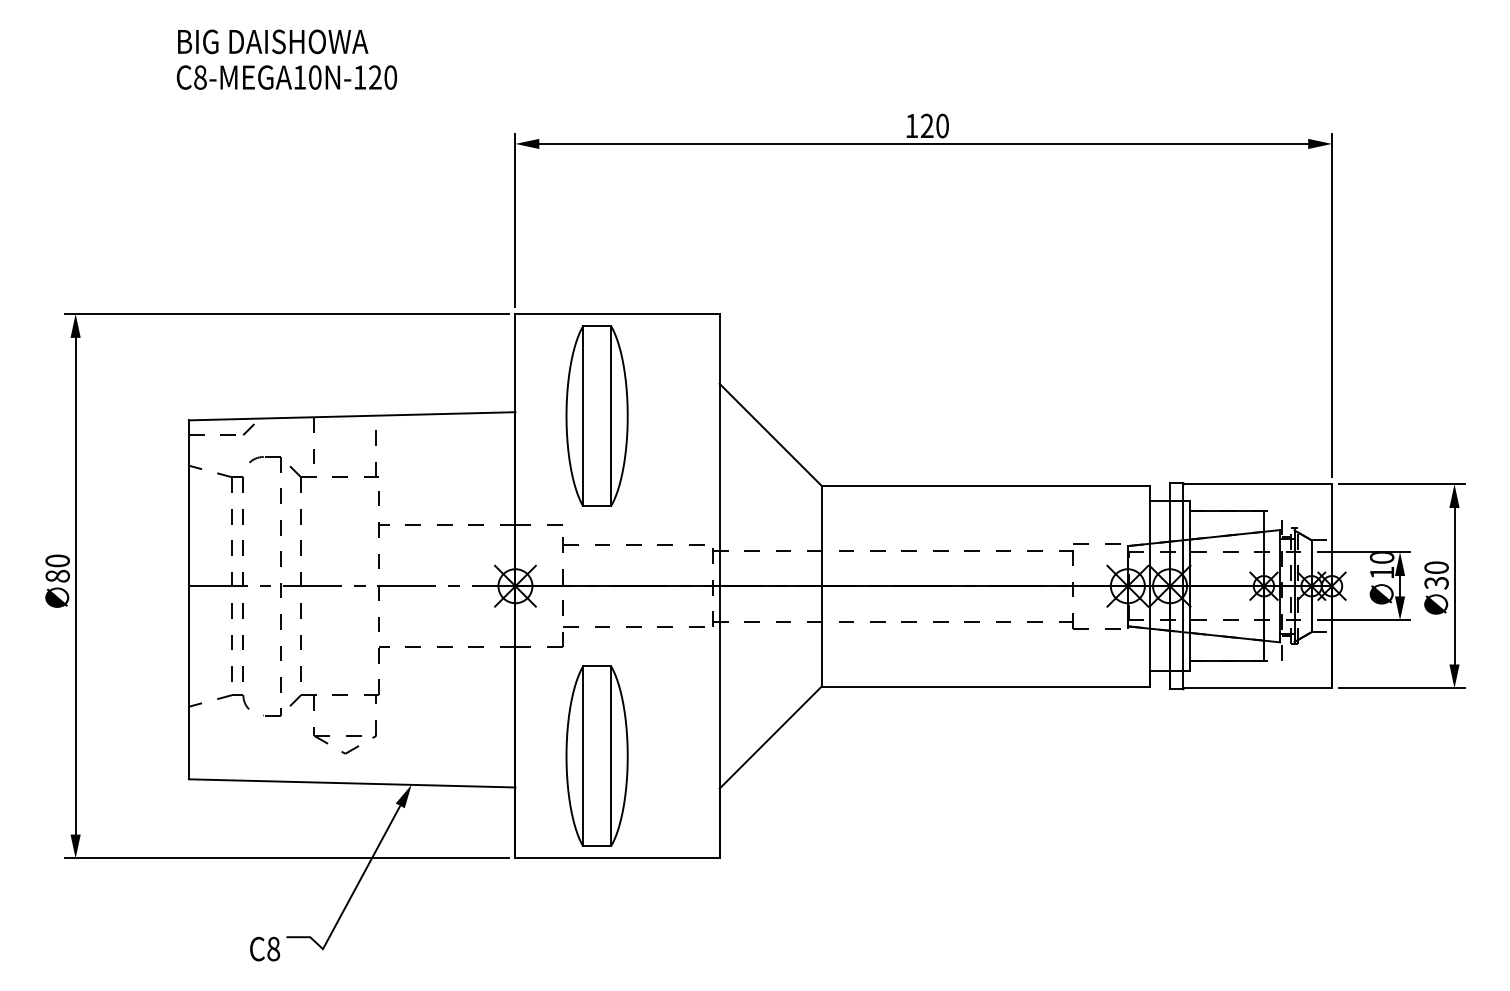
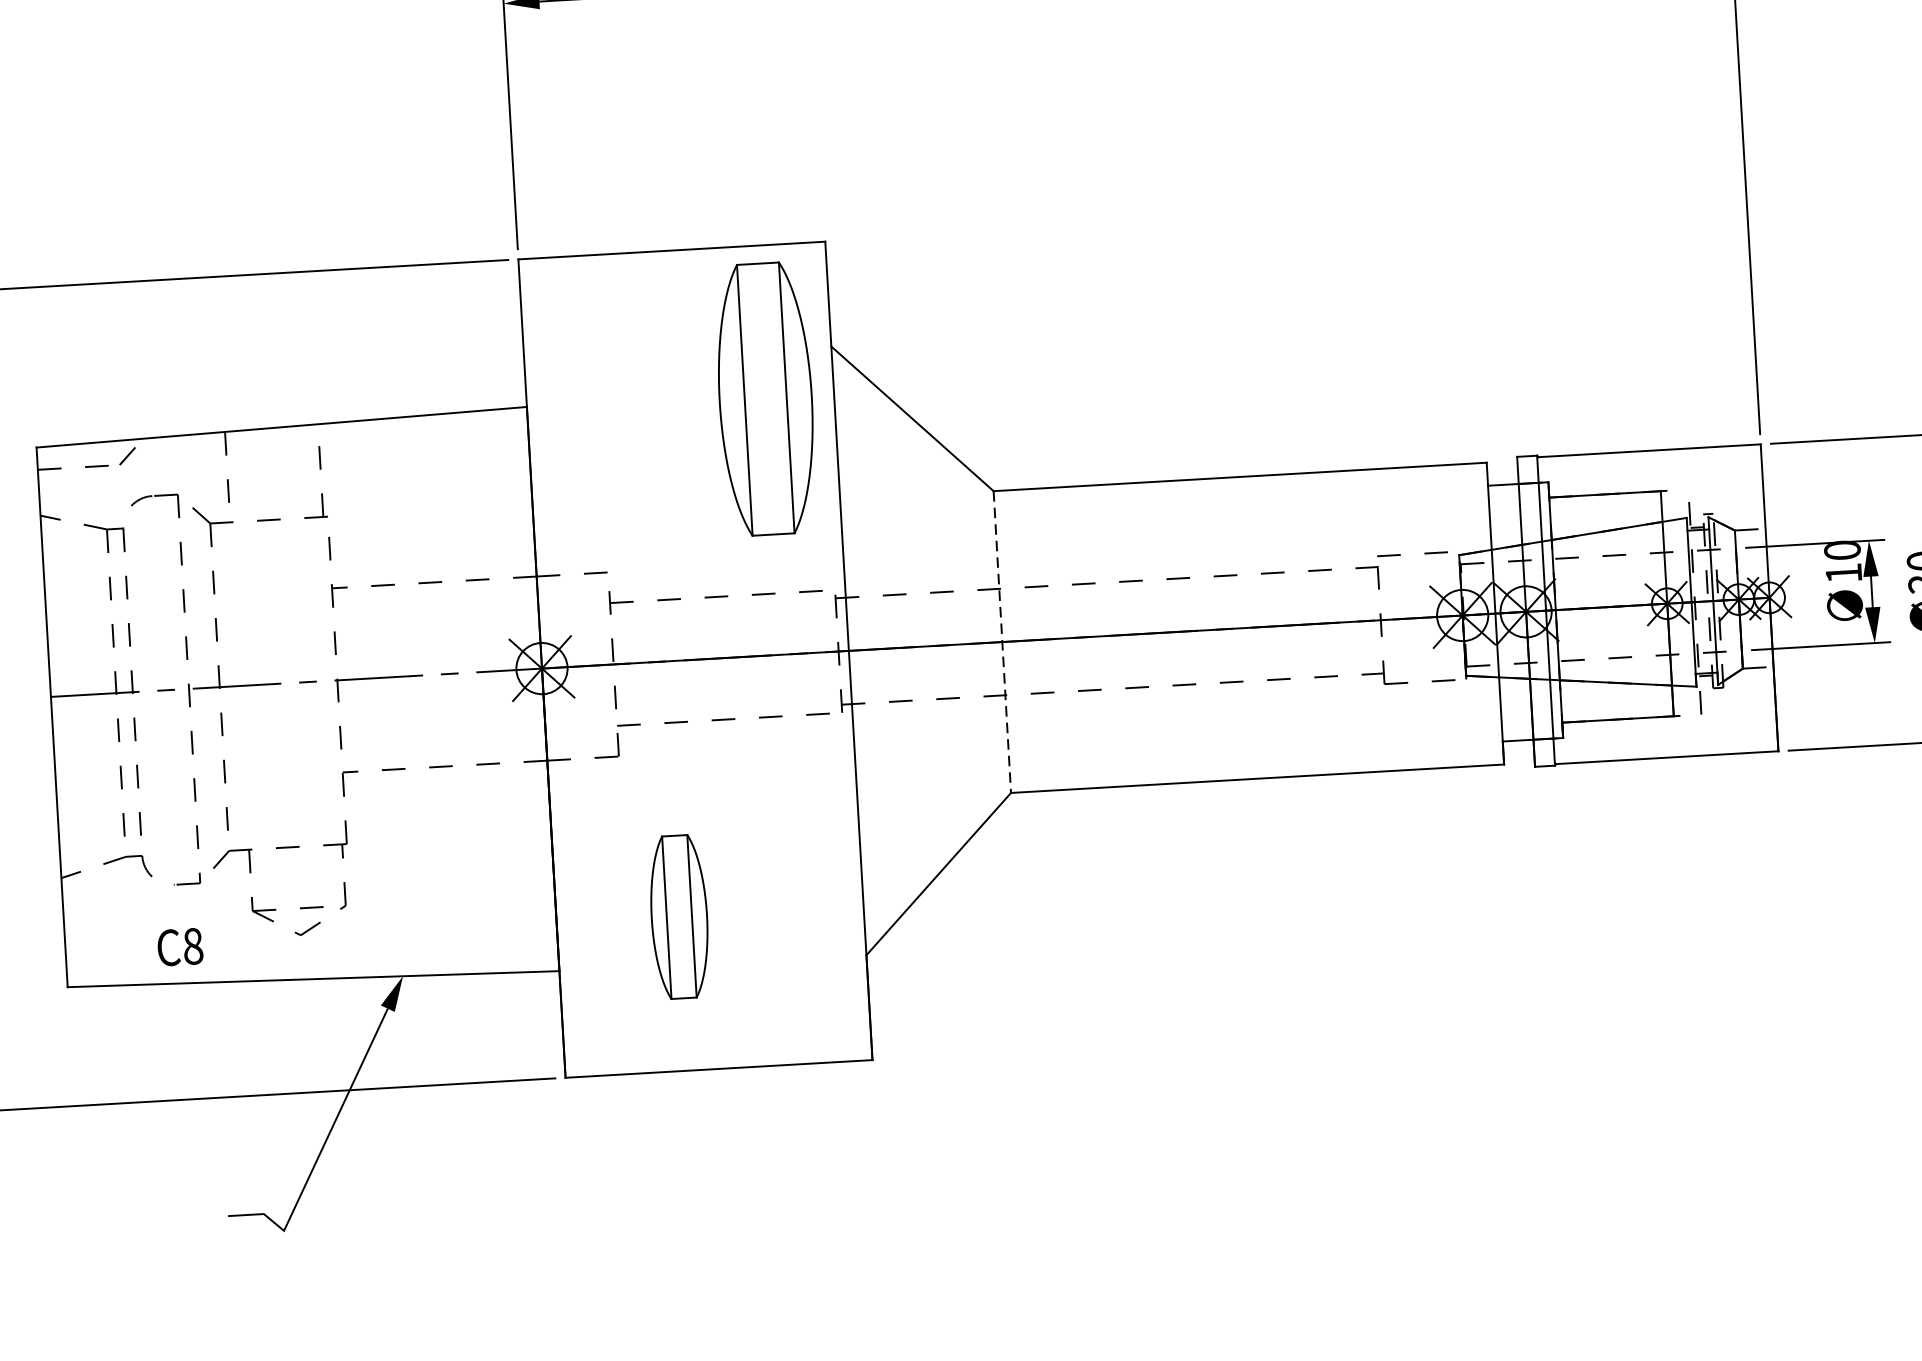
part: (596, 415) -> (764, 398), moved
line: (821, 586) -> (1002, 642), solid -> dashed
part: (596, 755) -> (678, 916), size x0.6
text: (265, 948) -> (180, 946), moved

